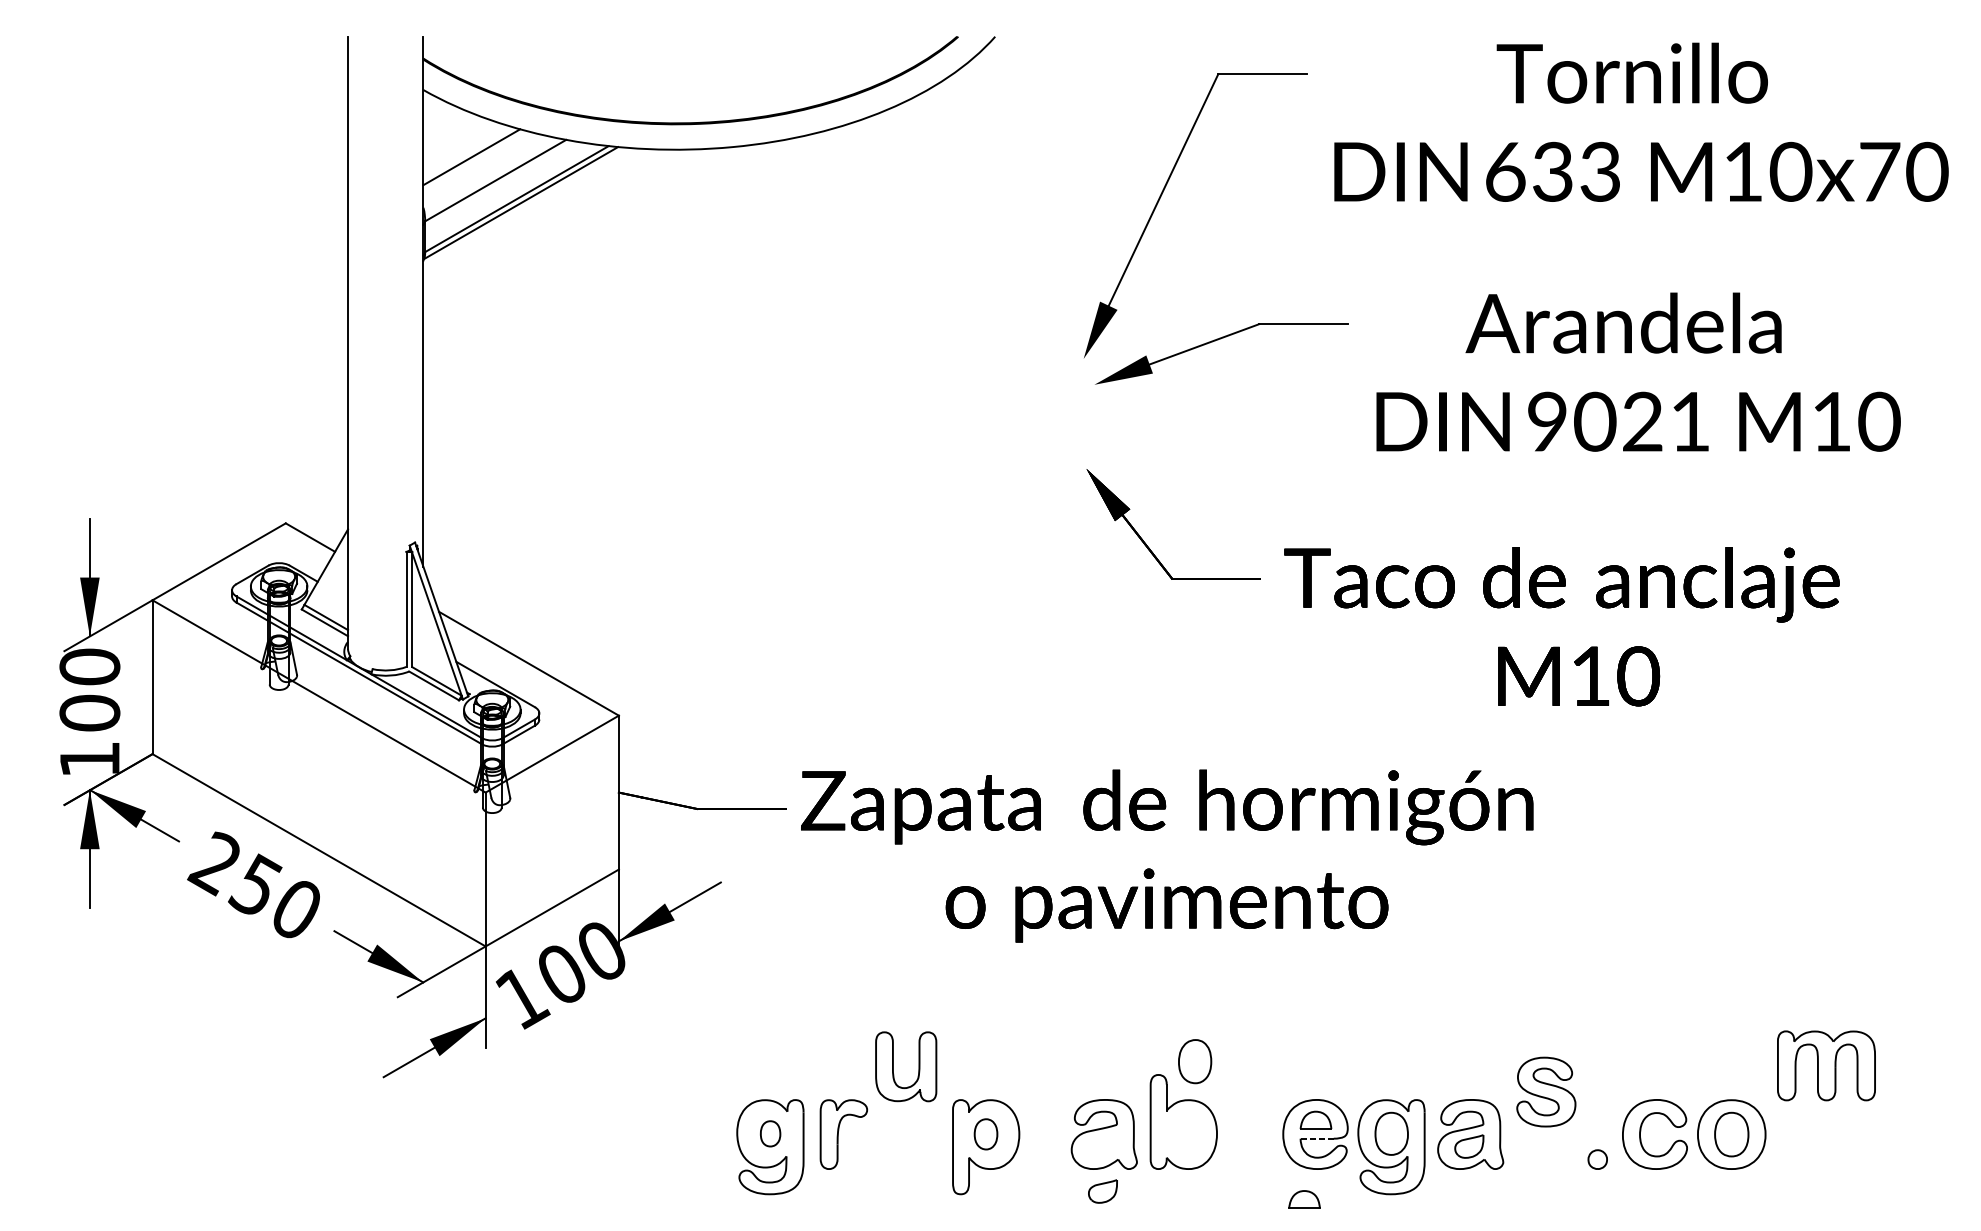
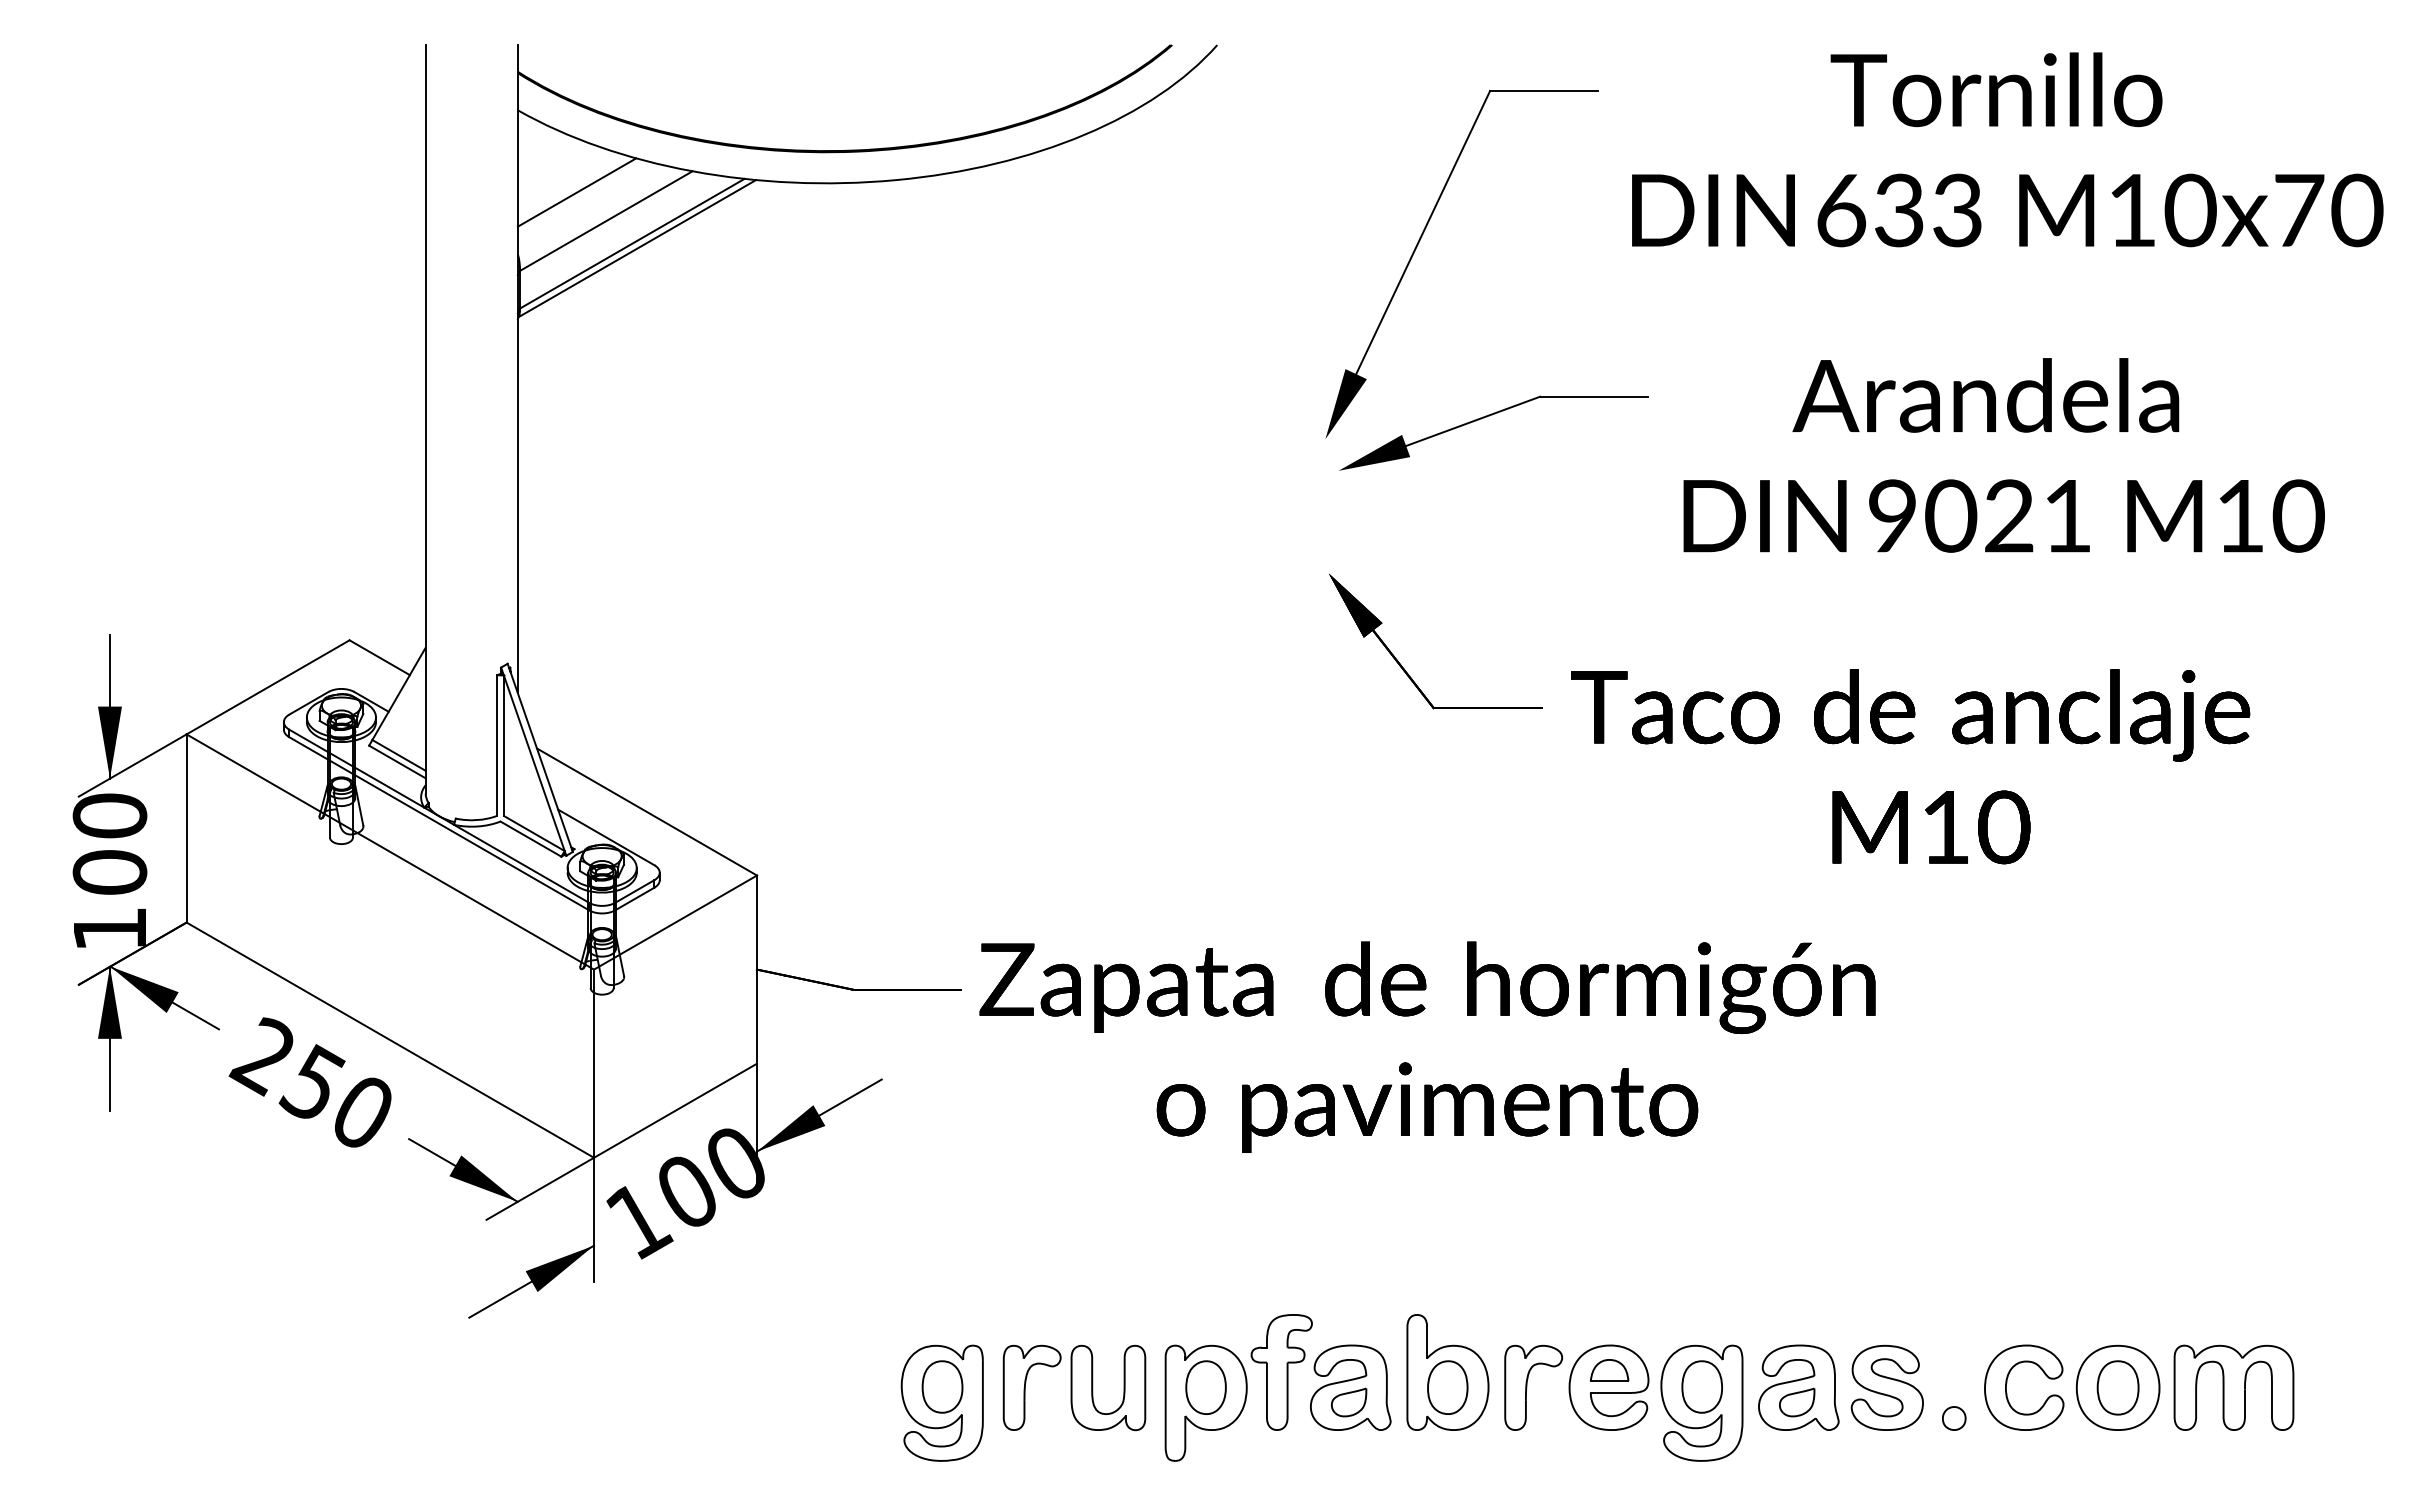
part: (1194, 1061) -> (1447, 1387), moved
part: (1826, 1065) -> (2233, 1387), moved
part: (894, 1066) -> (1093, 1387), moved
part: (1545, 1091) -> (1886, 1387), moved
part: (1047, 1122) -> (1281, 1372), added
part: (770, 1133) -> (942, 1386), size x1.67
part: (985, 1134) -> (1205, 1387), size x1.43
part: (1253, 1134) -> (1533, 1387), added
line: (1316, 1138) -> (1610, 1392), dashed -> solid
part: (1103, 1191) -> (1349, 1402), moved
part: (1304, 1199) -> (1595, 1467), removed

